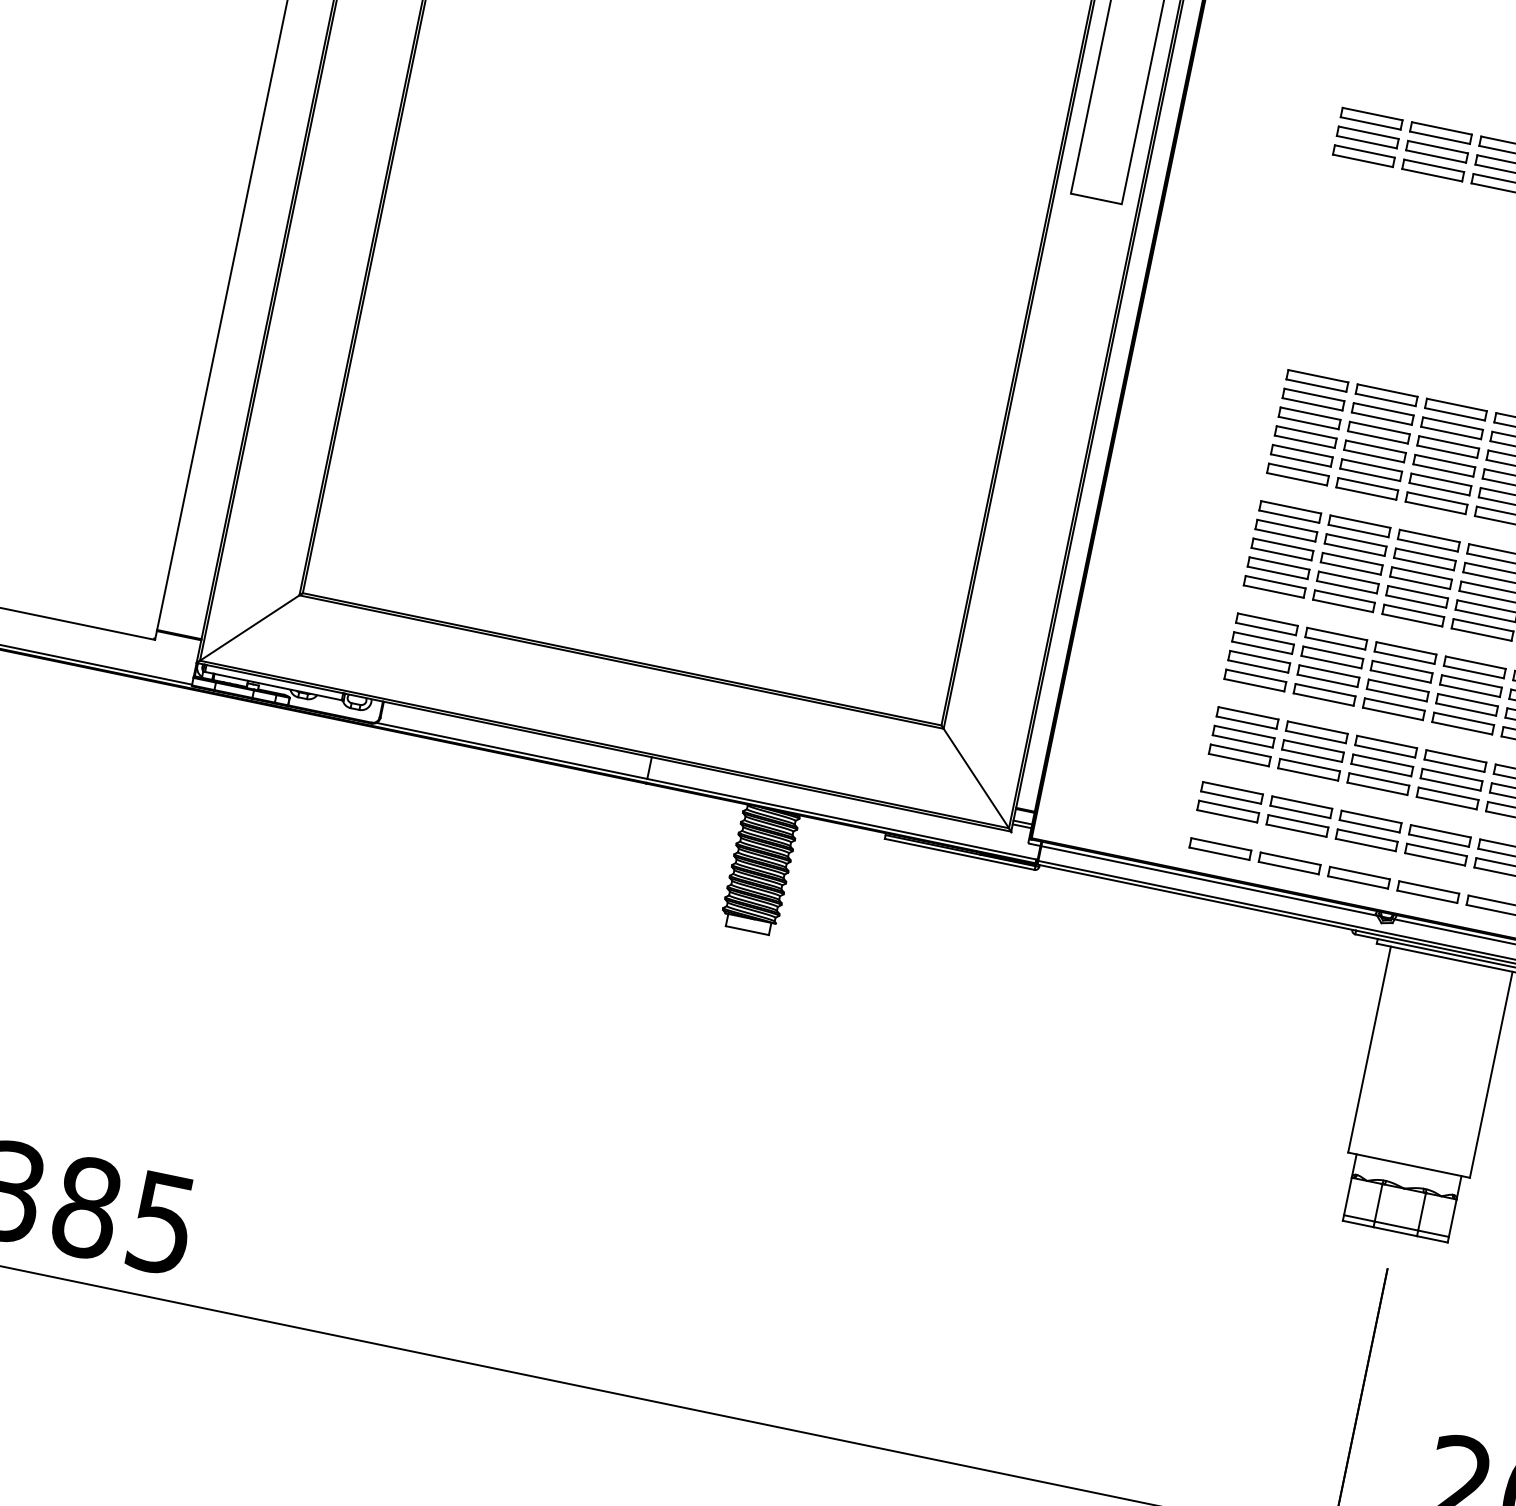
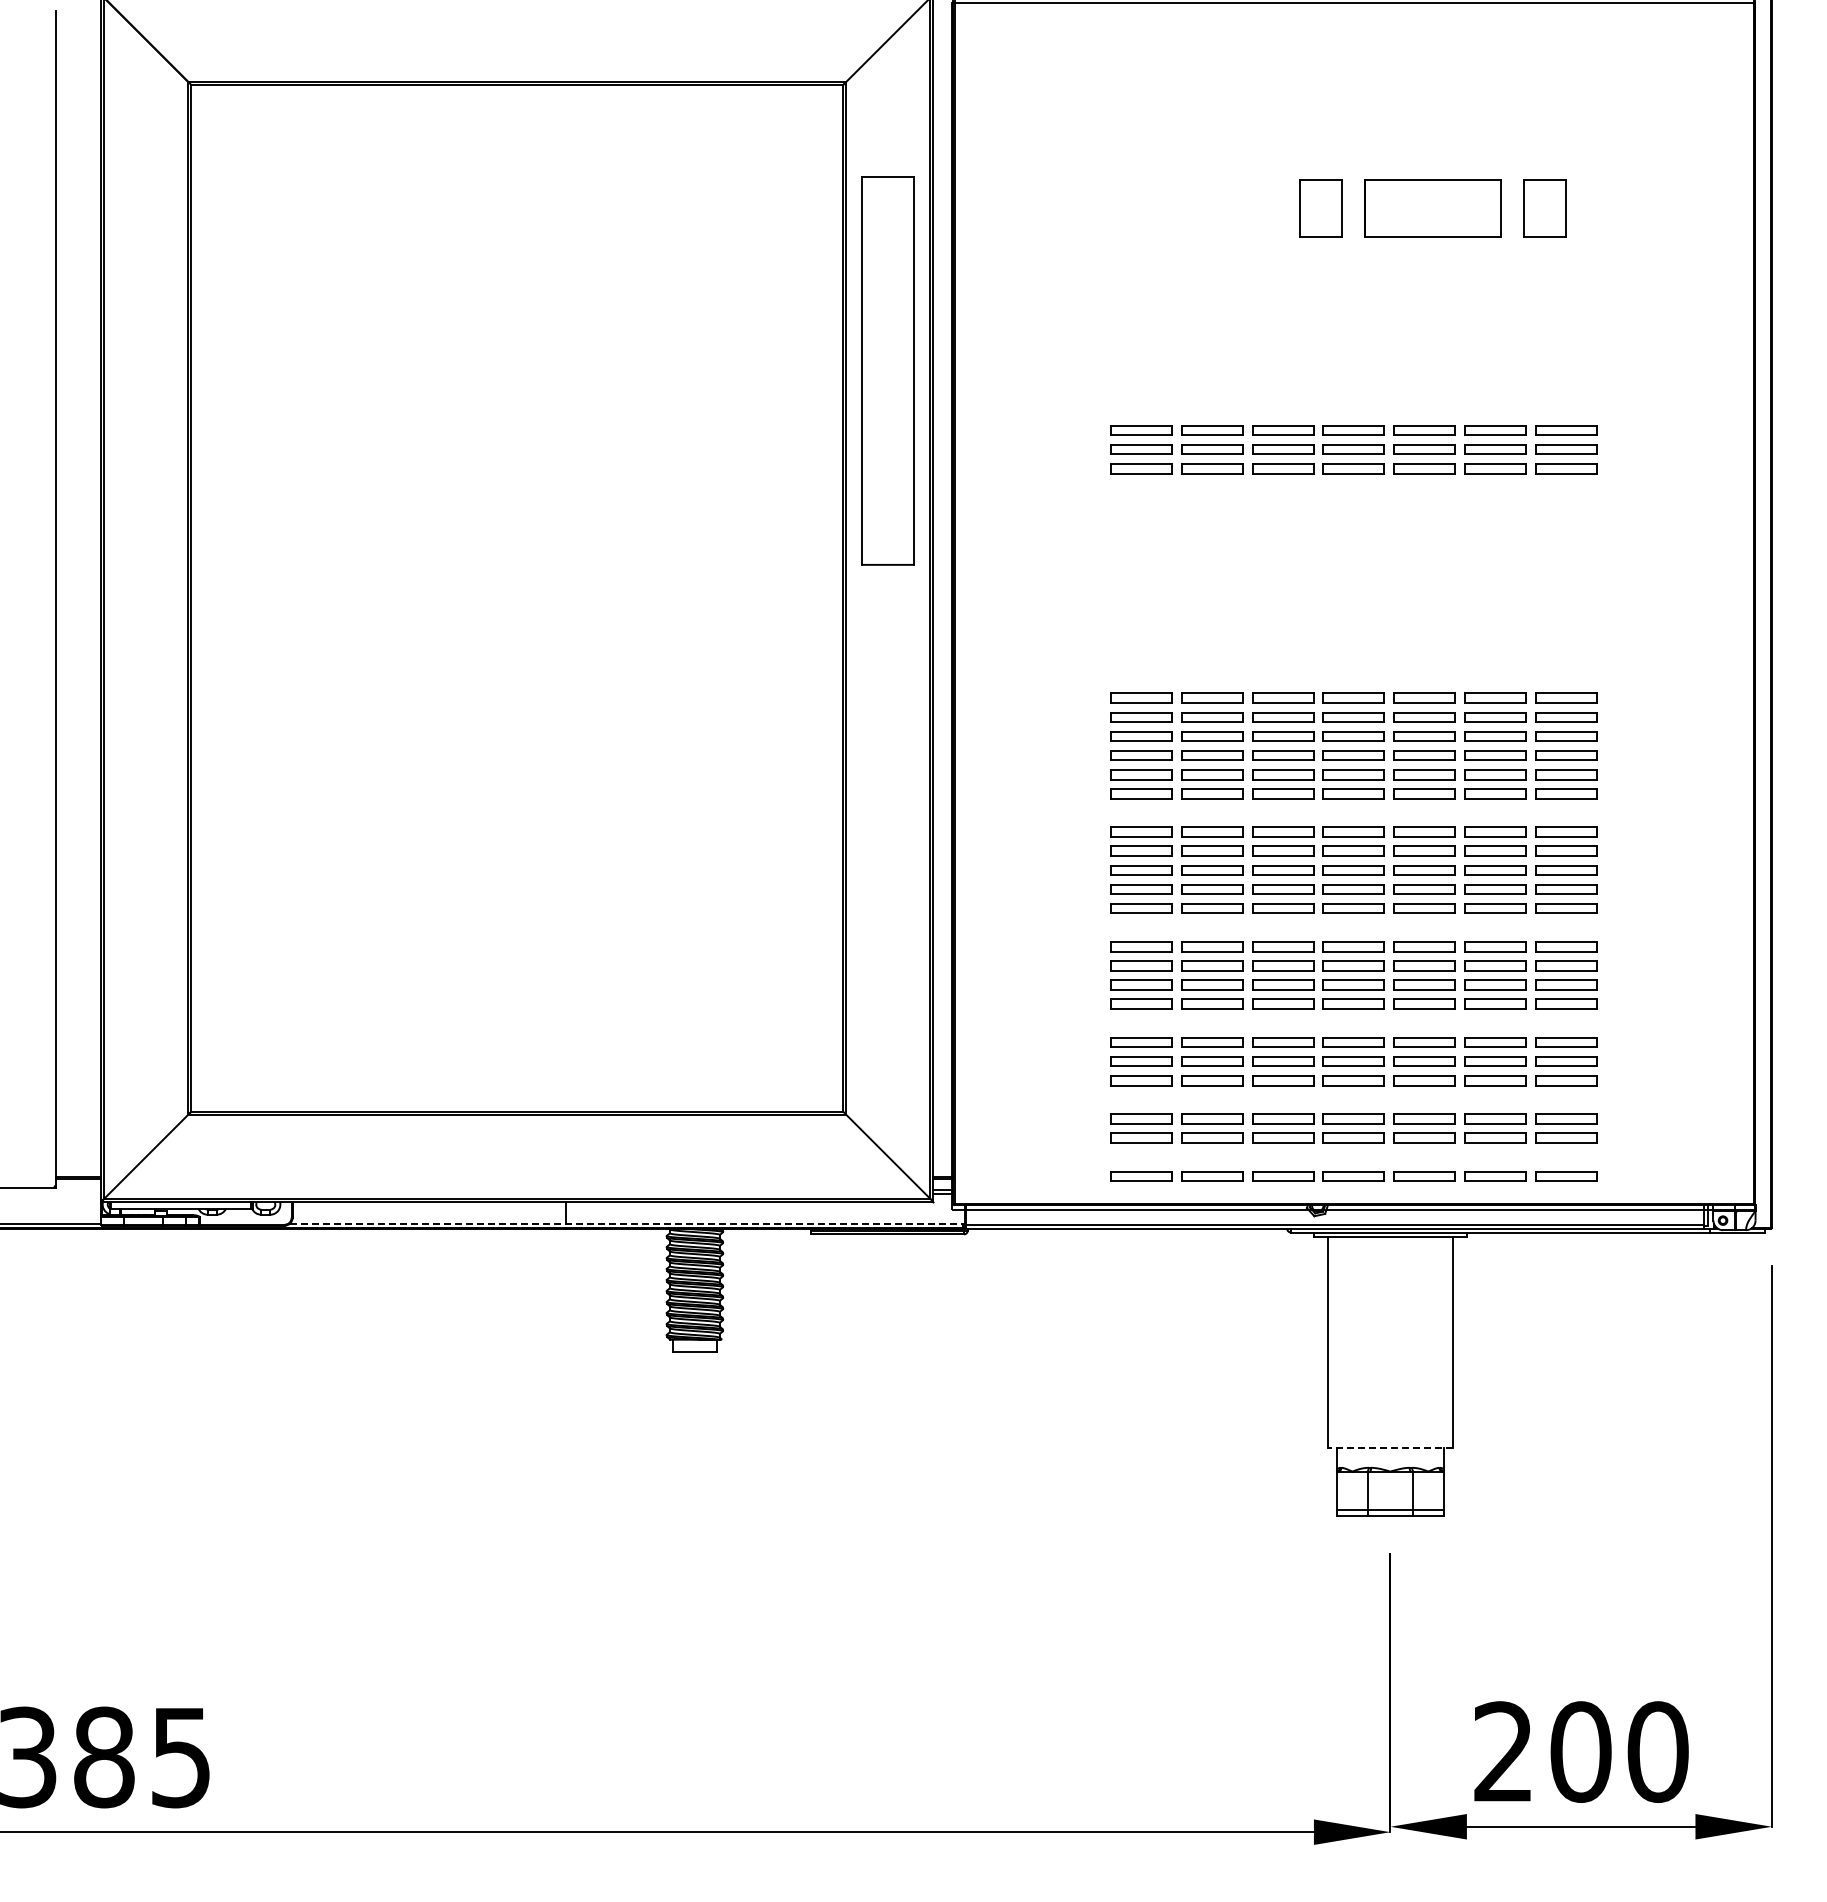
line: (706, 790) -> (626, 1223), solid -> dashed
line: (1408, 1164) -> (1389, 1447), solid -> dashed

